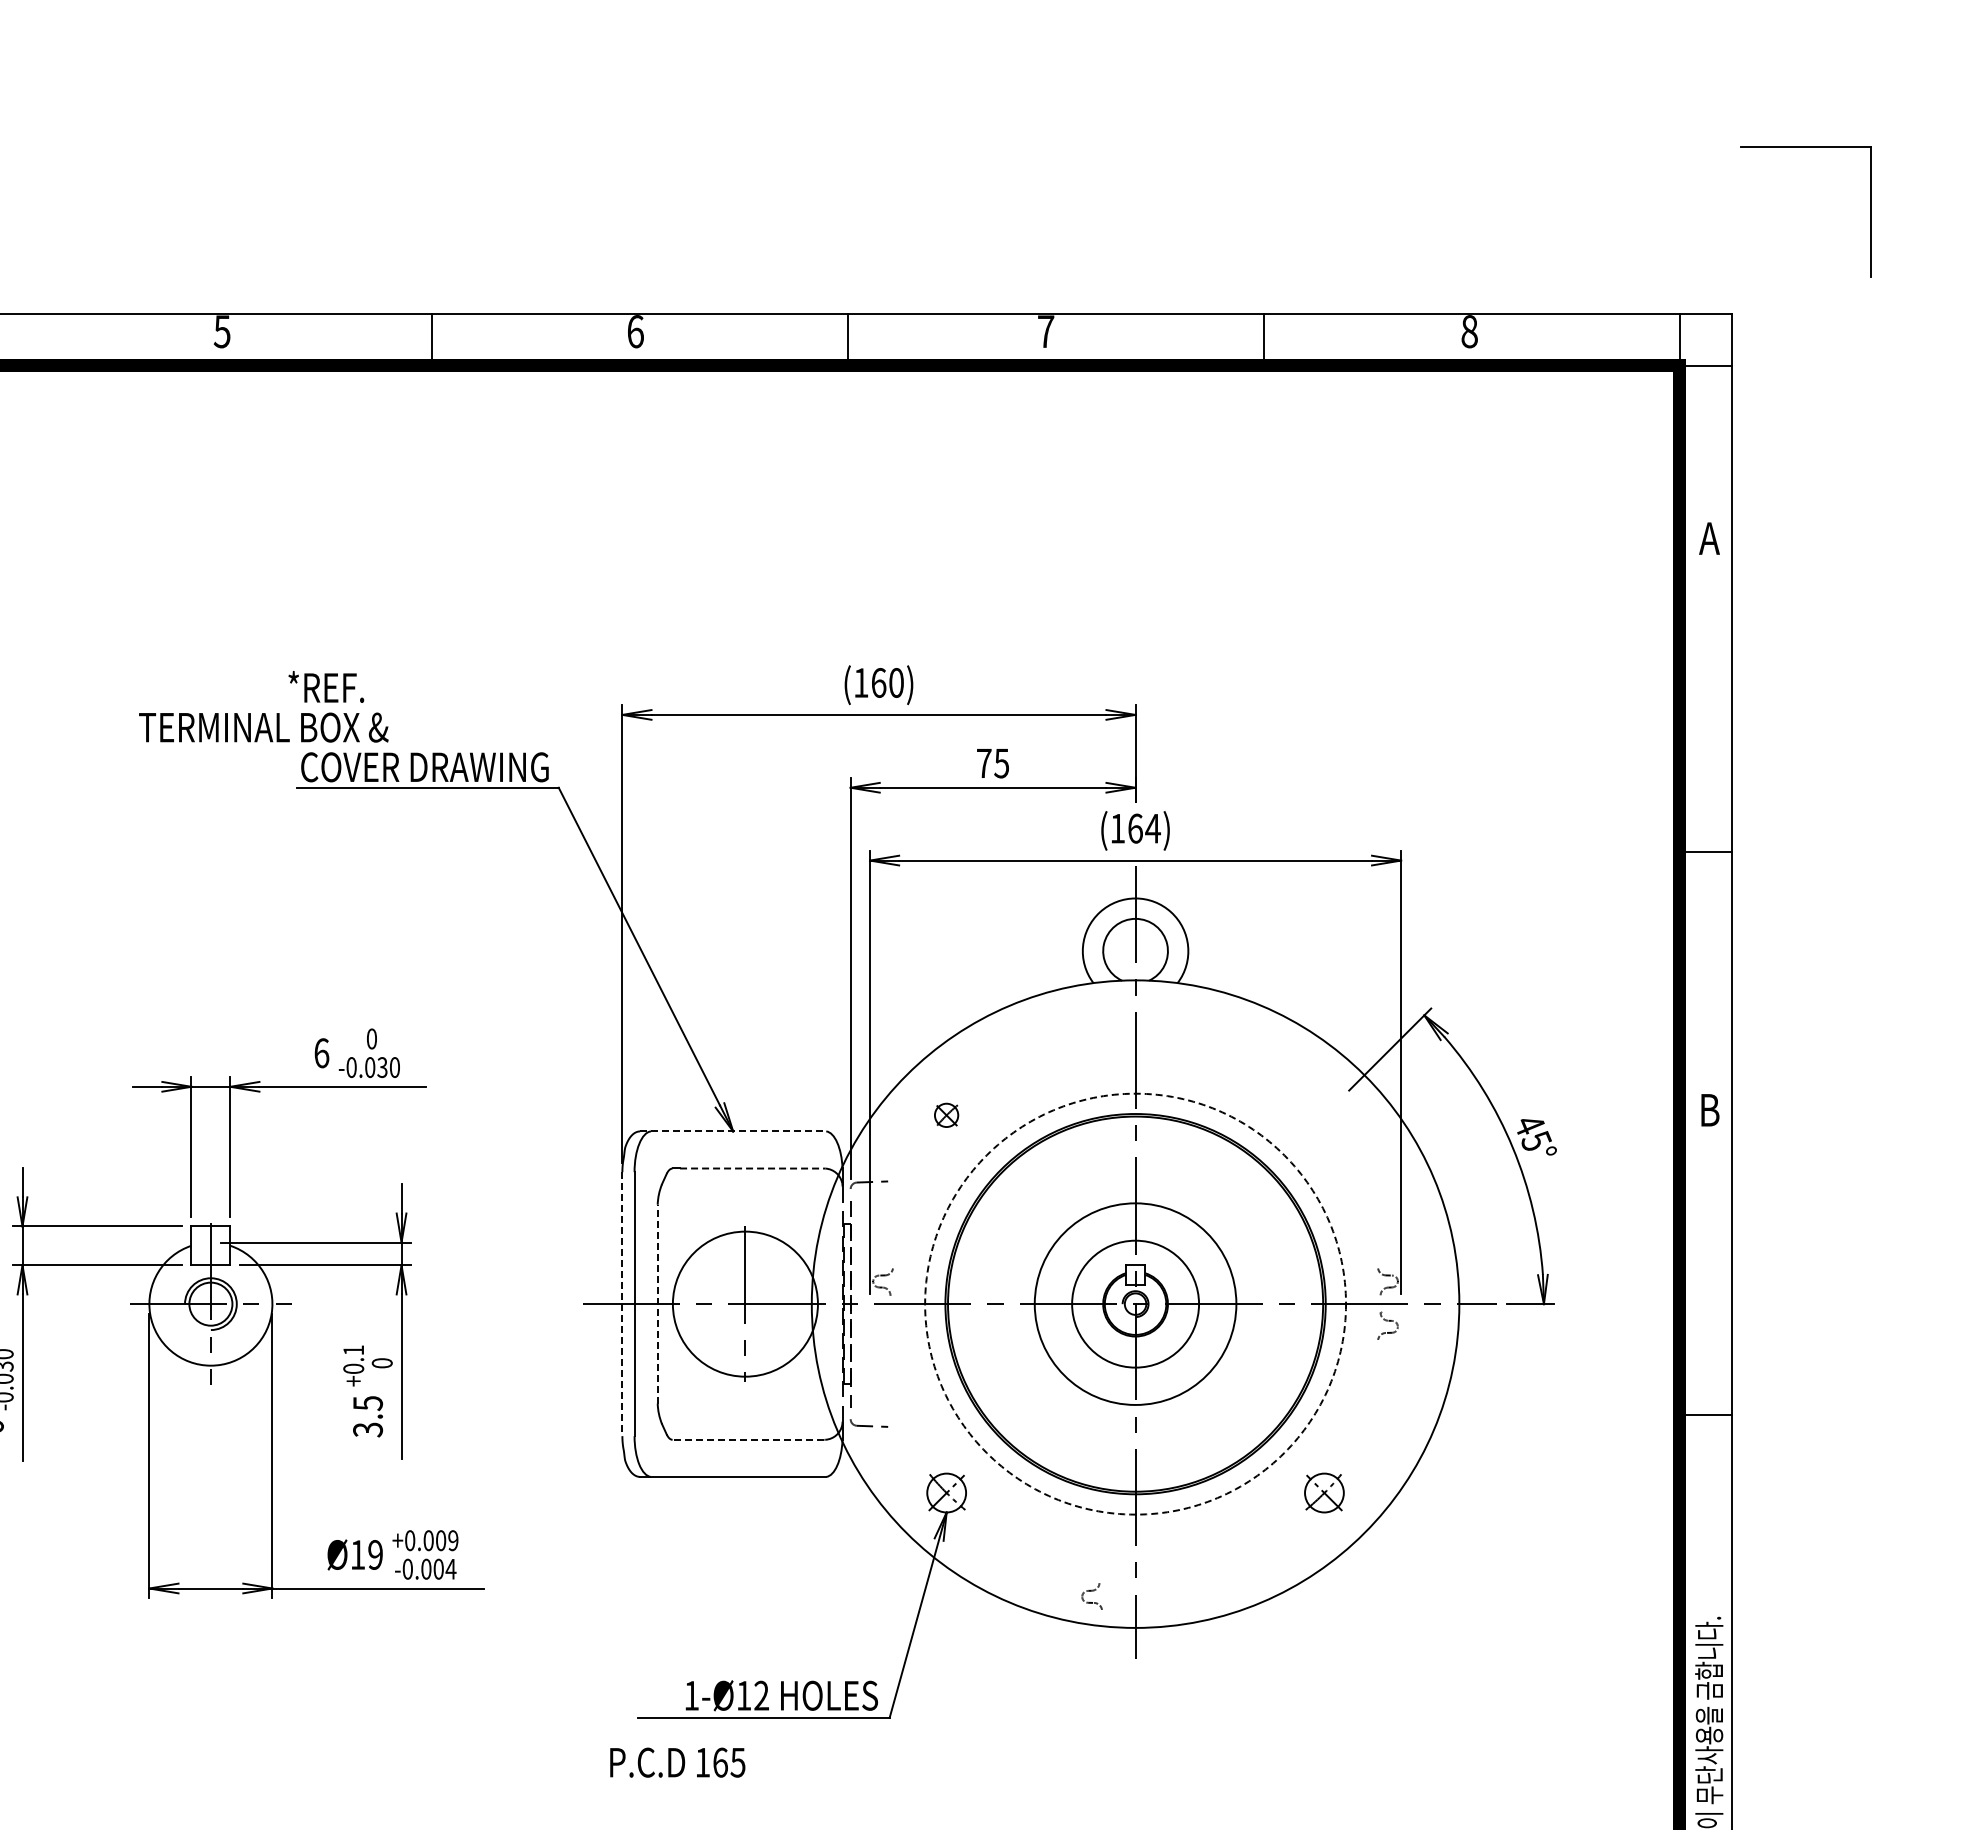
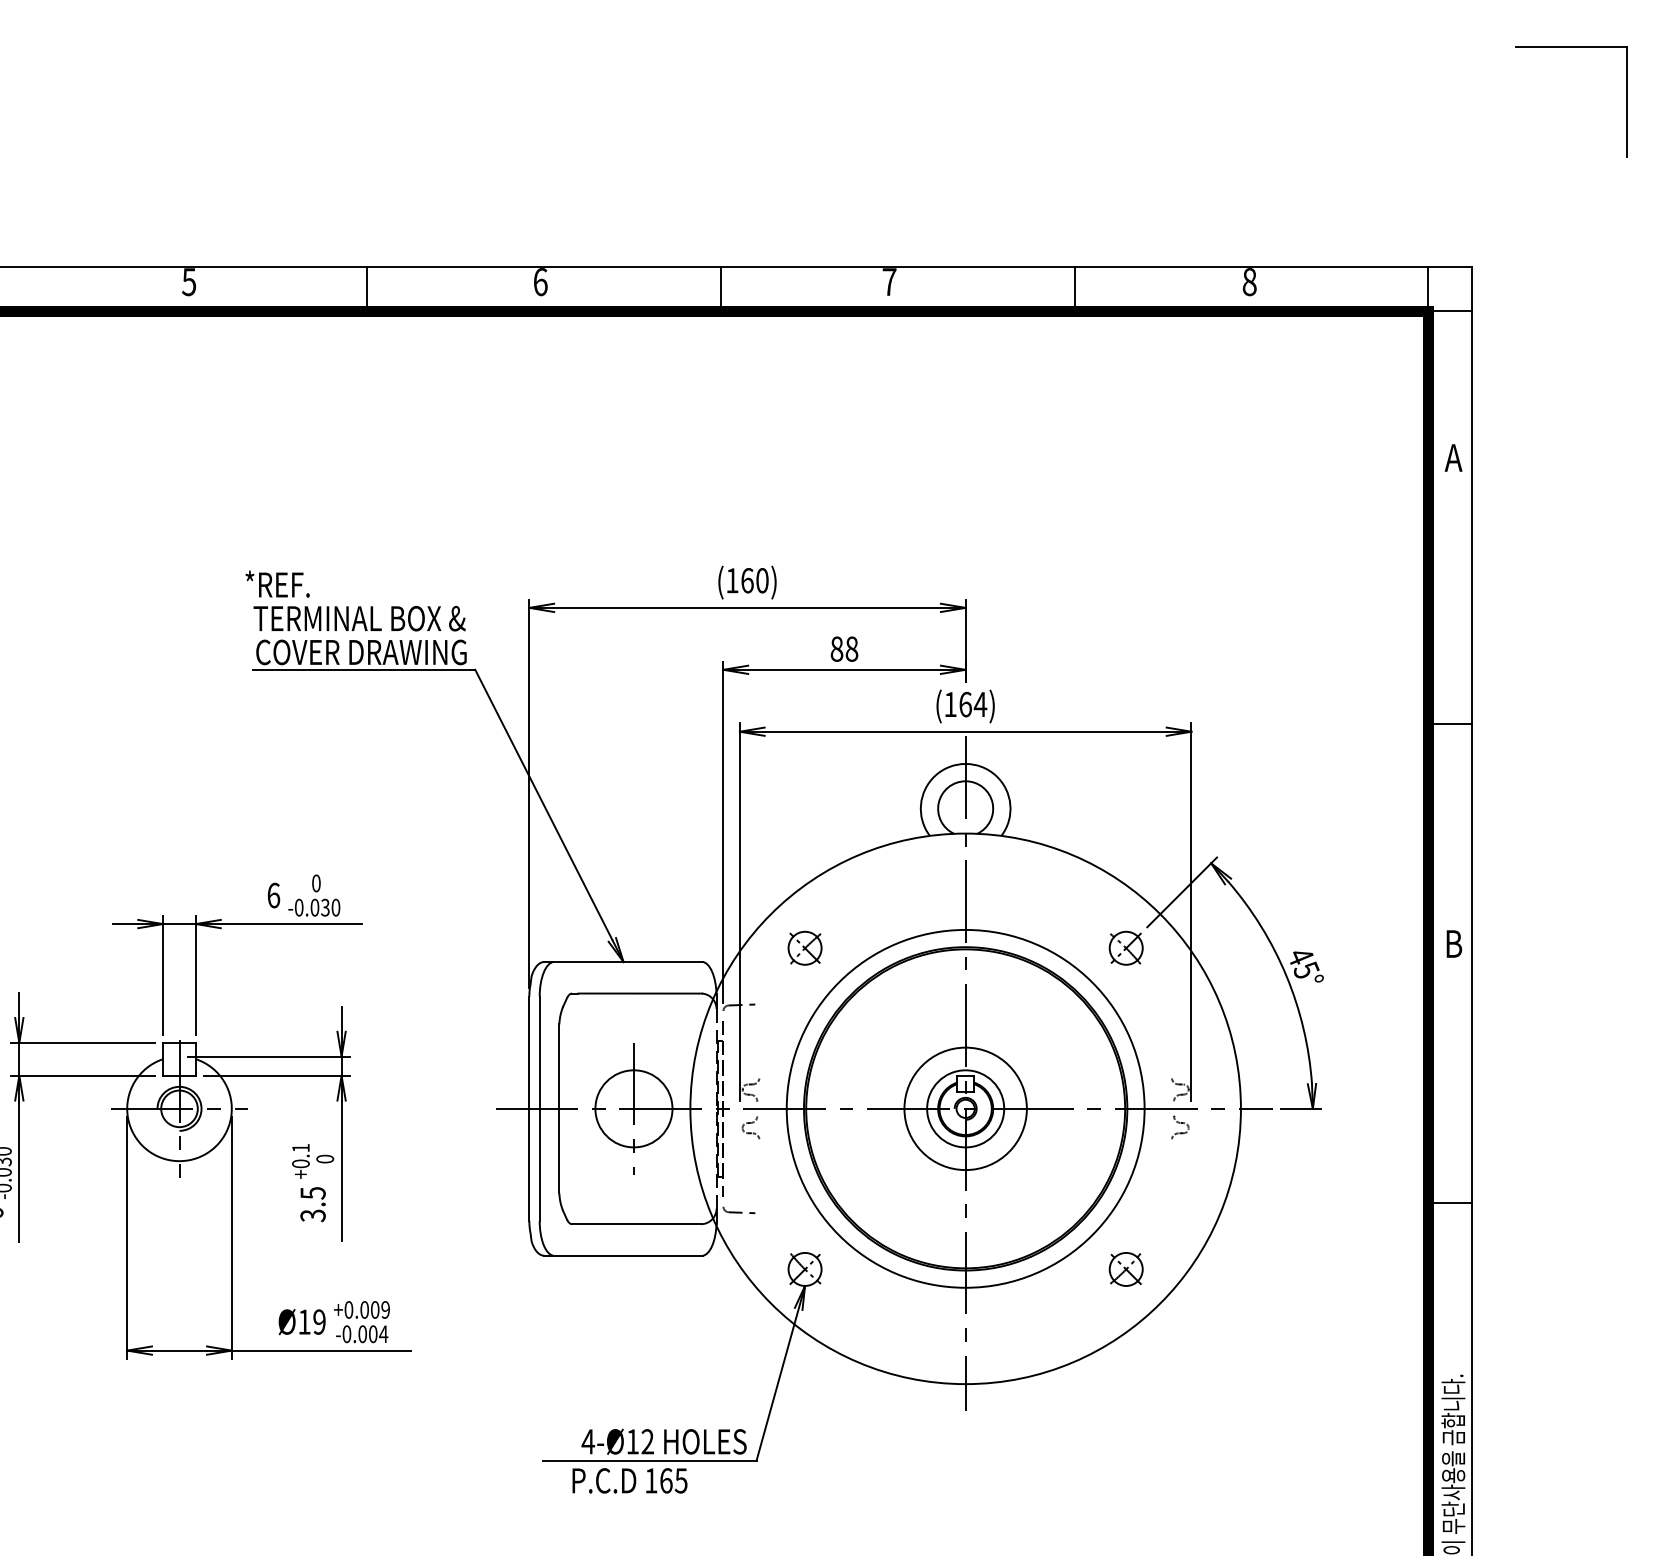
part: (1805, 147) -> (1570, 47), moved
text: (263, 727) -> (359, 618), moved
text: (993, 763) -> (844, 649), 75 -> 88
part: (946, 1115) -> (804, 948), size x1.67
part: (1324, 1115) -> (1126, 948), added
line: (733, 1131) -> (623, 962), dashed -> solid
line: (752, 1168) -> (639, 993), dashed -> solid
line: (657, 1303) -> (559, 1108), dashed -> solid
circle: (745, 1303) -> (634, 1108), size x0.62
circle: (1135, 1303) -> (965, 1108), dashed -> solid
circle: (1135, 1303) -> (965, 1108), size x0.71
line: (622, 1304) -> (529, 1109), dashed -> solid
circle: (1135, 1304) -> (965, 1109), size x0.71
line: (748, 1439) -> (636, 1223), dashed -> solid
part: (1091, 1596) -> (750, 1127), moved
text: (691, 1695) -> (588, 1441), 1-Ø12 -> 4-Ø12
text: (677, 1762) -> (629, 1480), moved

